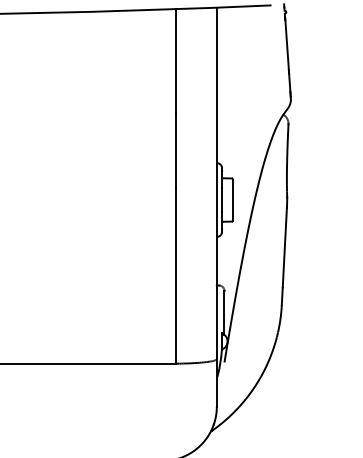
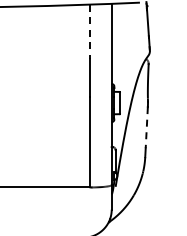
line: (175, 63) -> (90, 32), solid -> dashed
line: (284, 247) -> (146, 127), solid -> dashed

